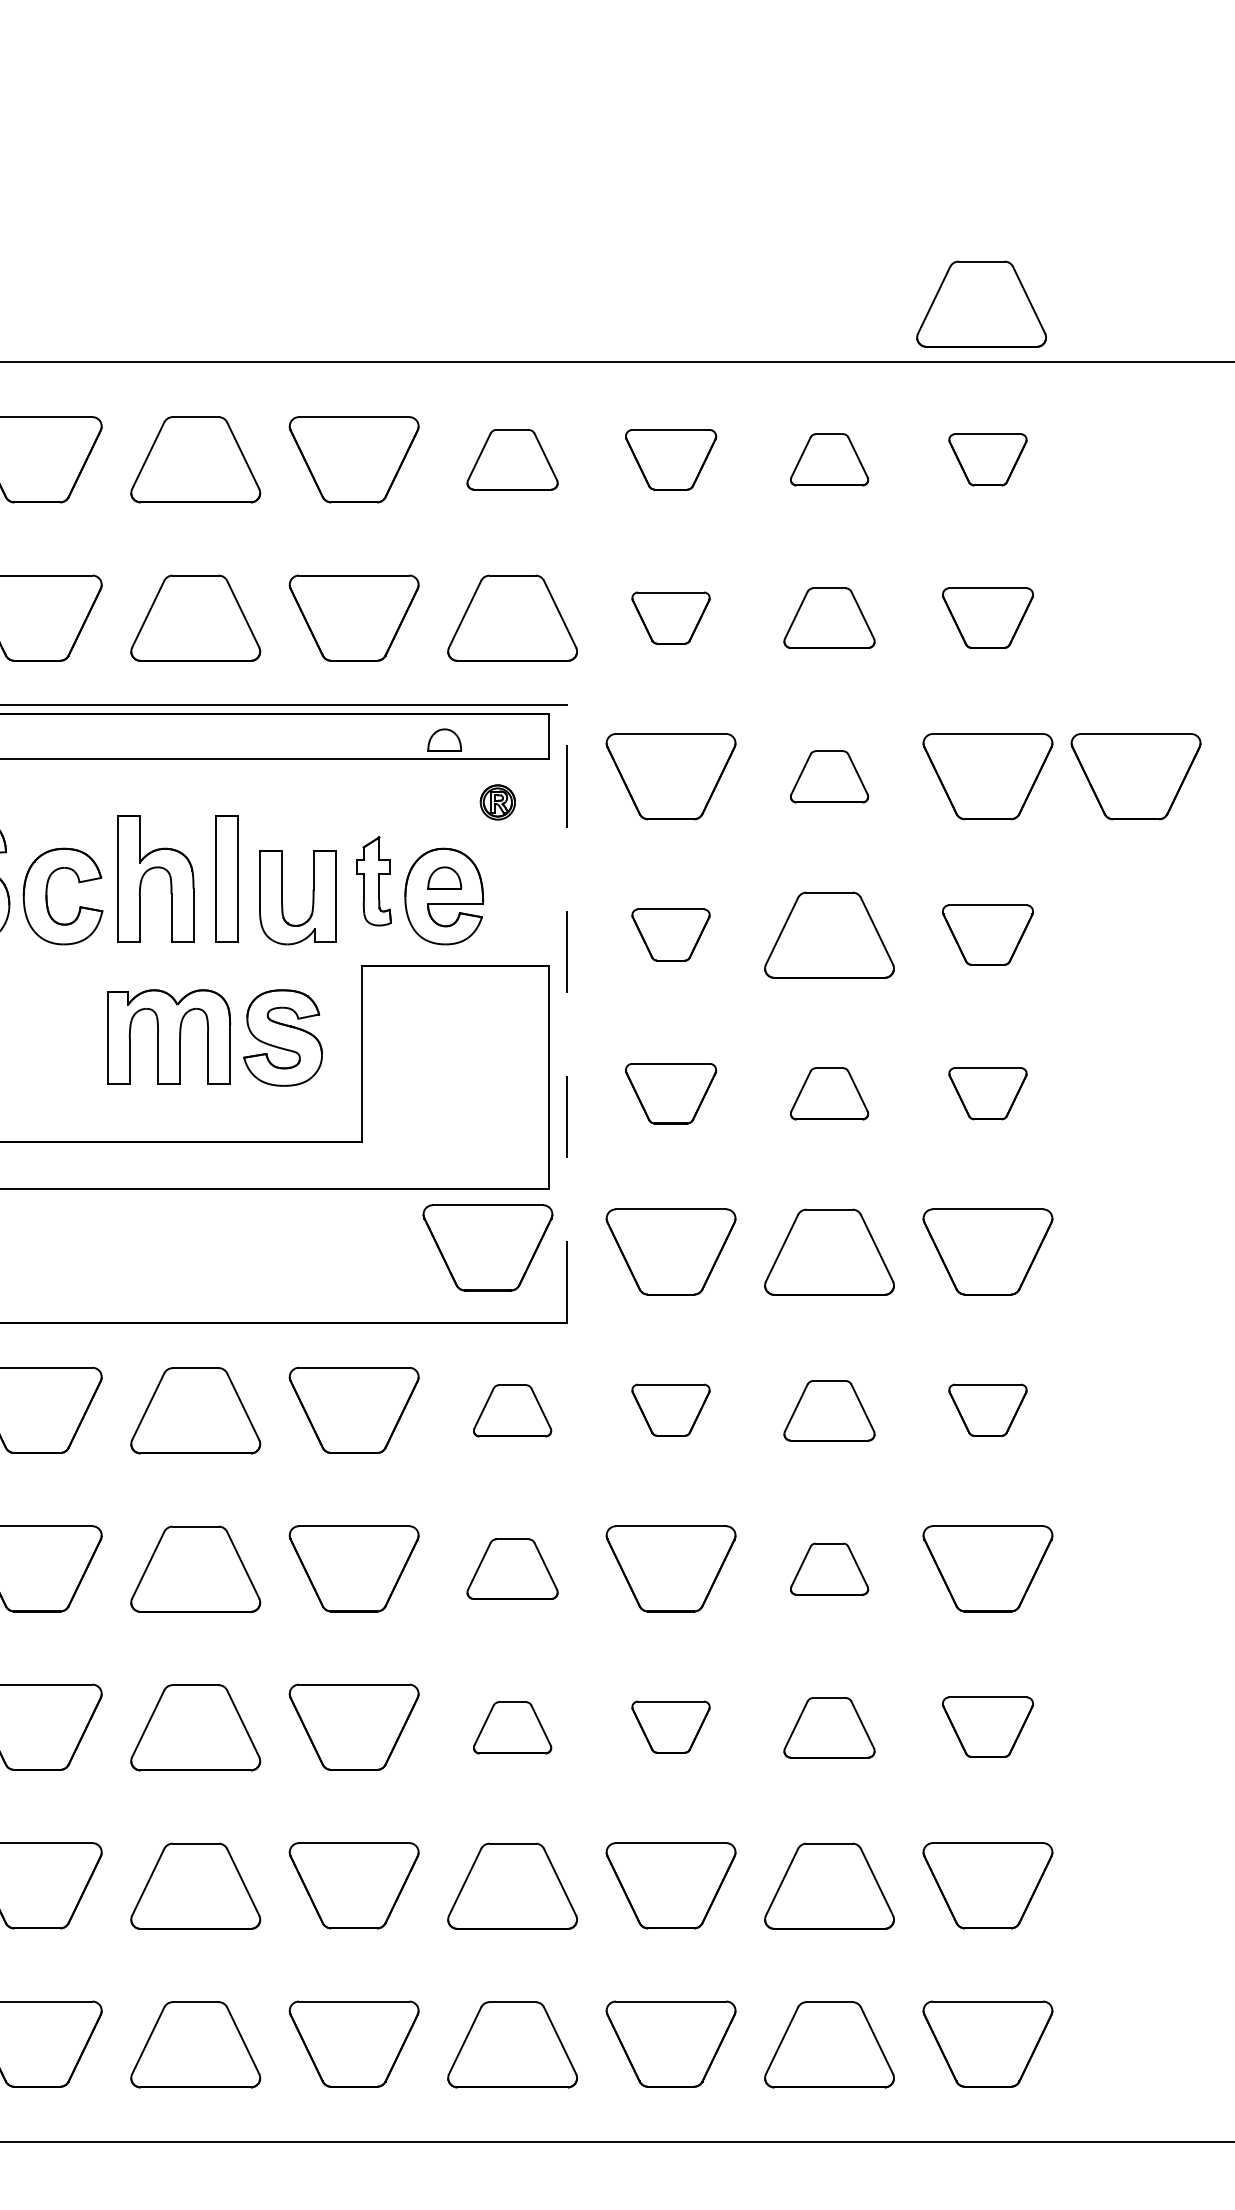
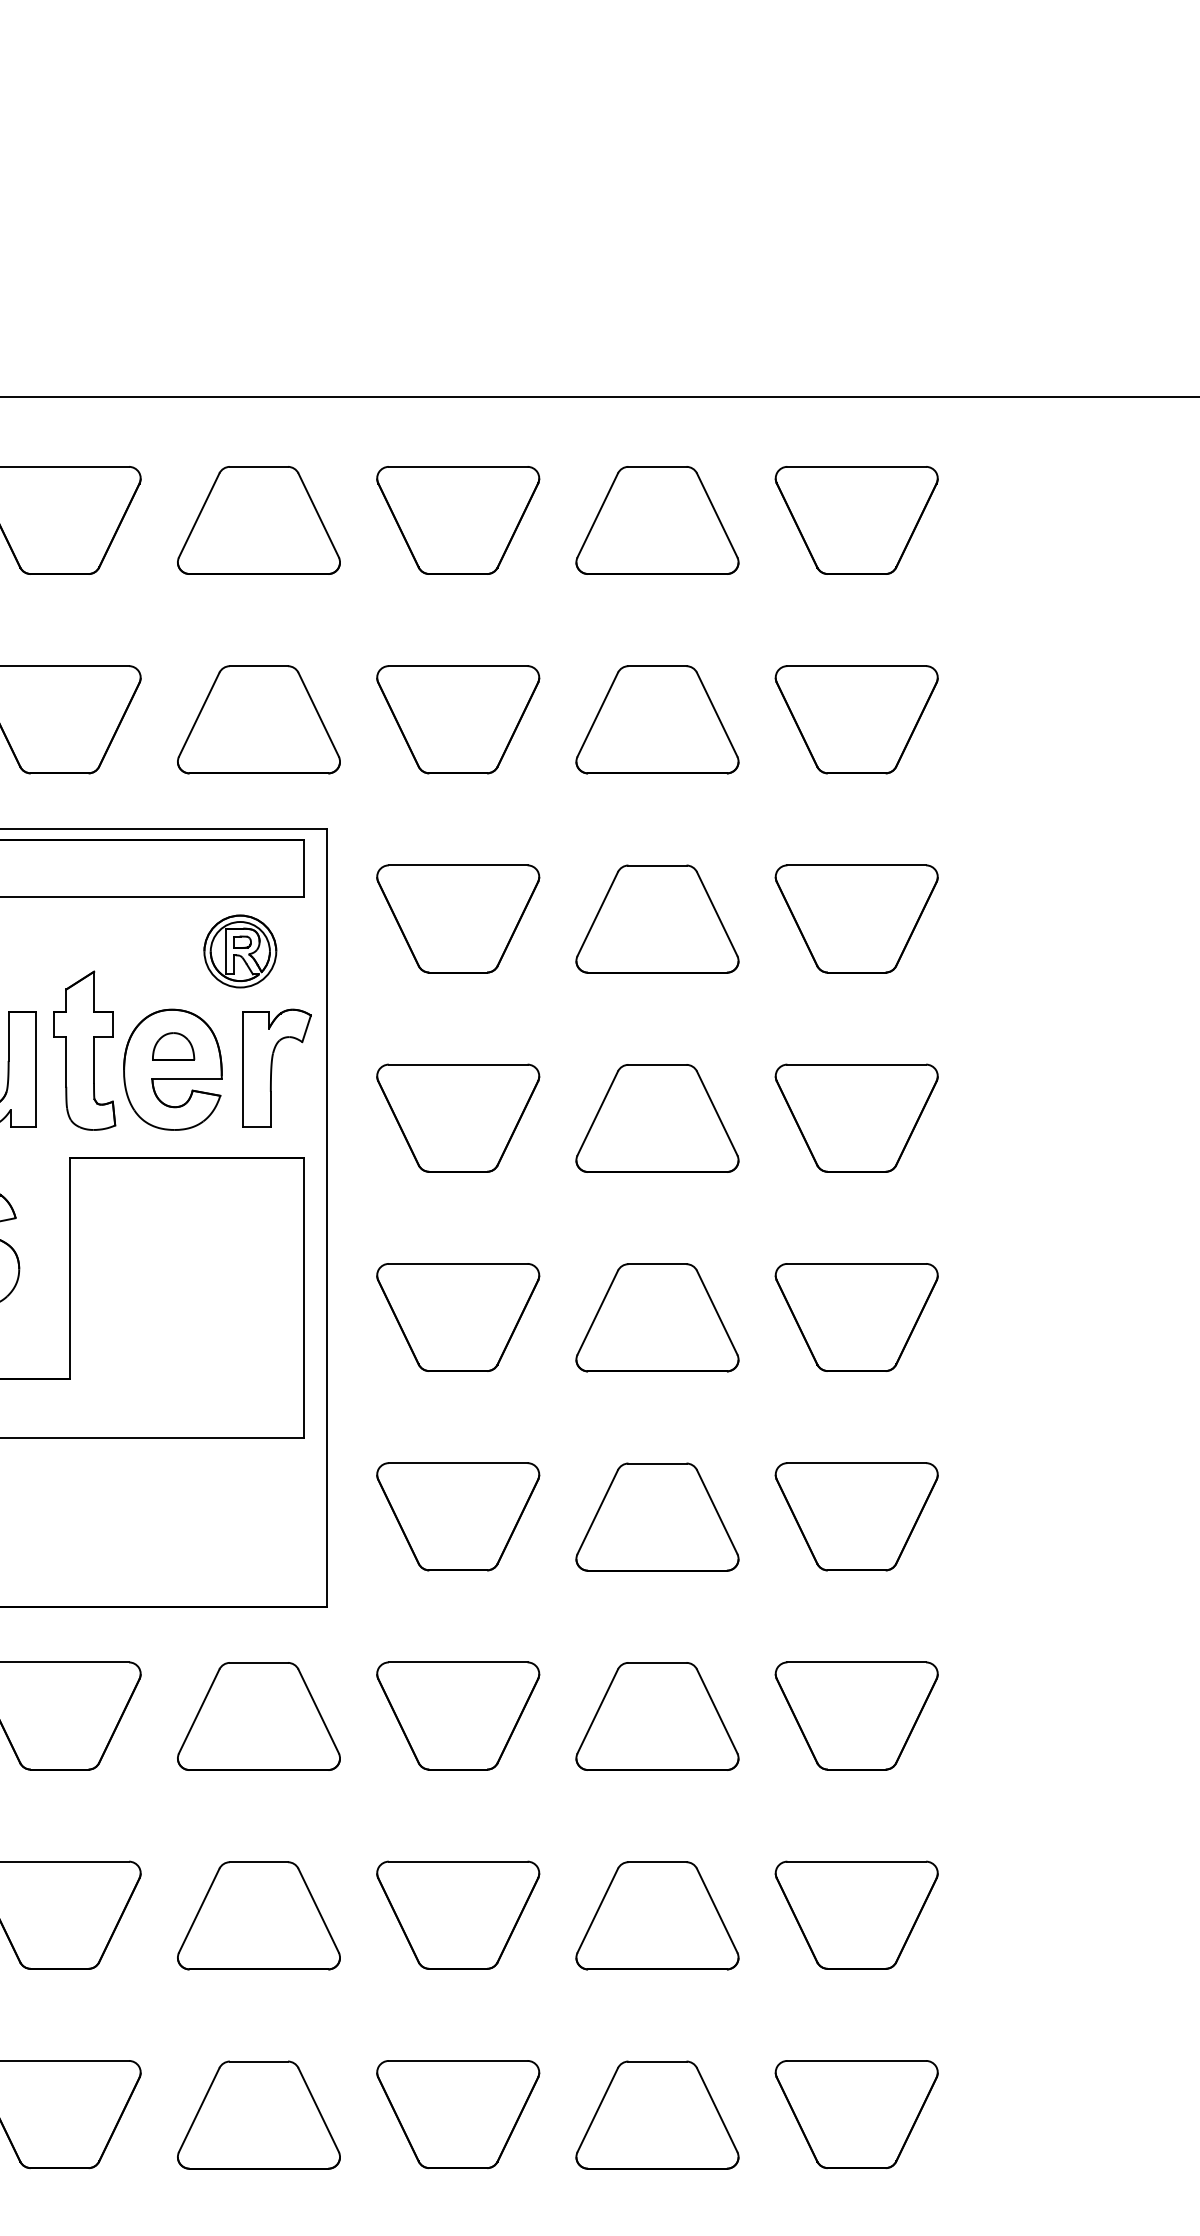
part: (981, 303) -> (848, 323), removed
part: (512, 459) -> (258, 520), size x1.43
part: (670, 459) -> (457, 520), size x1.43
part: (829, 459) -> (657, 520), size x1.67
part: (987, 459) -> (856, 520), size x1.67
part: (670, 617) -> (457, 718), size x1.67
part: (829, 617) -> (657, 718), size x1.43
part: (987, 617) -> (856, 718), size x1.43
part: (444, 739) -> (173, 872), removed
part: (829, 776) -> (657, 918), size x1.67
part: (1135, 776) -> (1042, 918), removed
part: (497, 802) -> (239, 951), size x1.67
part: (373, 881) -> (83, 1050), size x1.43
part: (526, 894) -> (276, 1067), added
part: (670, 934) -> (457, 1117), size x1.67
part: (987, 934) -> (856, 1117), size x1.43
line: (566, 1013) -> (326, 1216), dashed -> solid
part: (670, 1093) -> (457, 1317), size x1.43
part: (829, 1093) -> (657, 1317), size x1.67
part: (987, 1093) -> (856, 1317), size x1.67
part: (487, 1247) -> (227, 1511), removed
part: (670, 1409) -> (457, 1714), size x1.67
part: (987, 1409) -> (856, 1714), size x1.67
part: (512, 1410) -> (258, 1716), size x1.67
part: (829, 1410) -> (657, 1716), size x1.43
part: (512, 1568) -> (258, 1914), size x1.43
part: (829, 1568) -> (657, 1914), size x1.67
part: (670, 1726) -> (457, 2113), size x1.67
part: (987, 1726) -> (856, 2113), size x1.43
part: (512, 1727) -> (258, 2114), size x1.67
part: (829, 1727) -> (657, 2114), size x1.43

